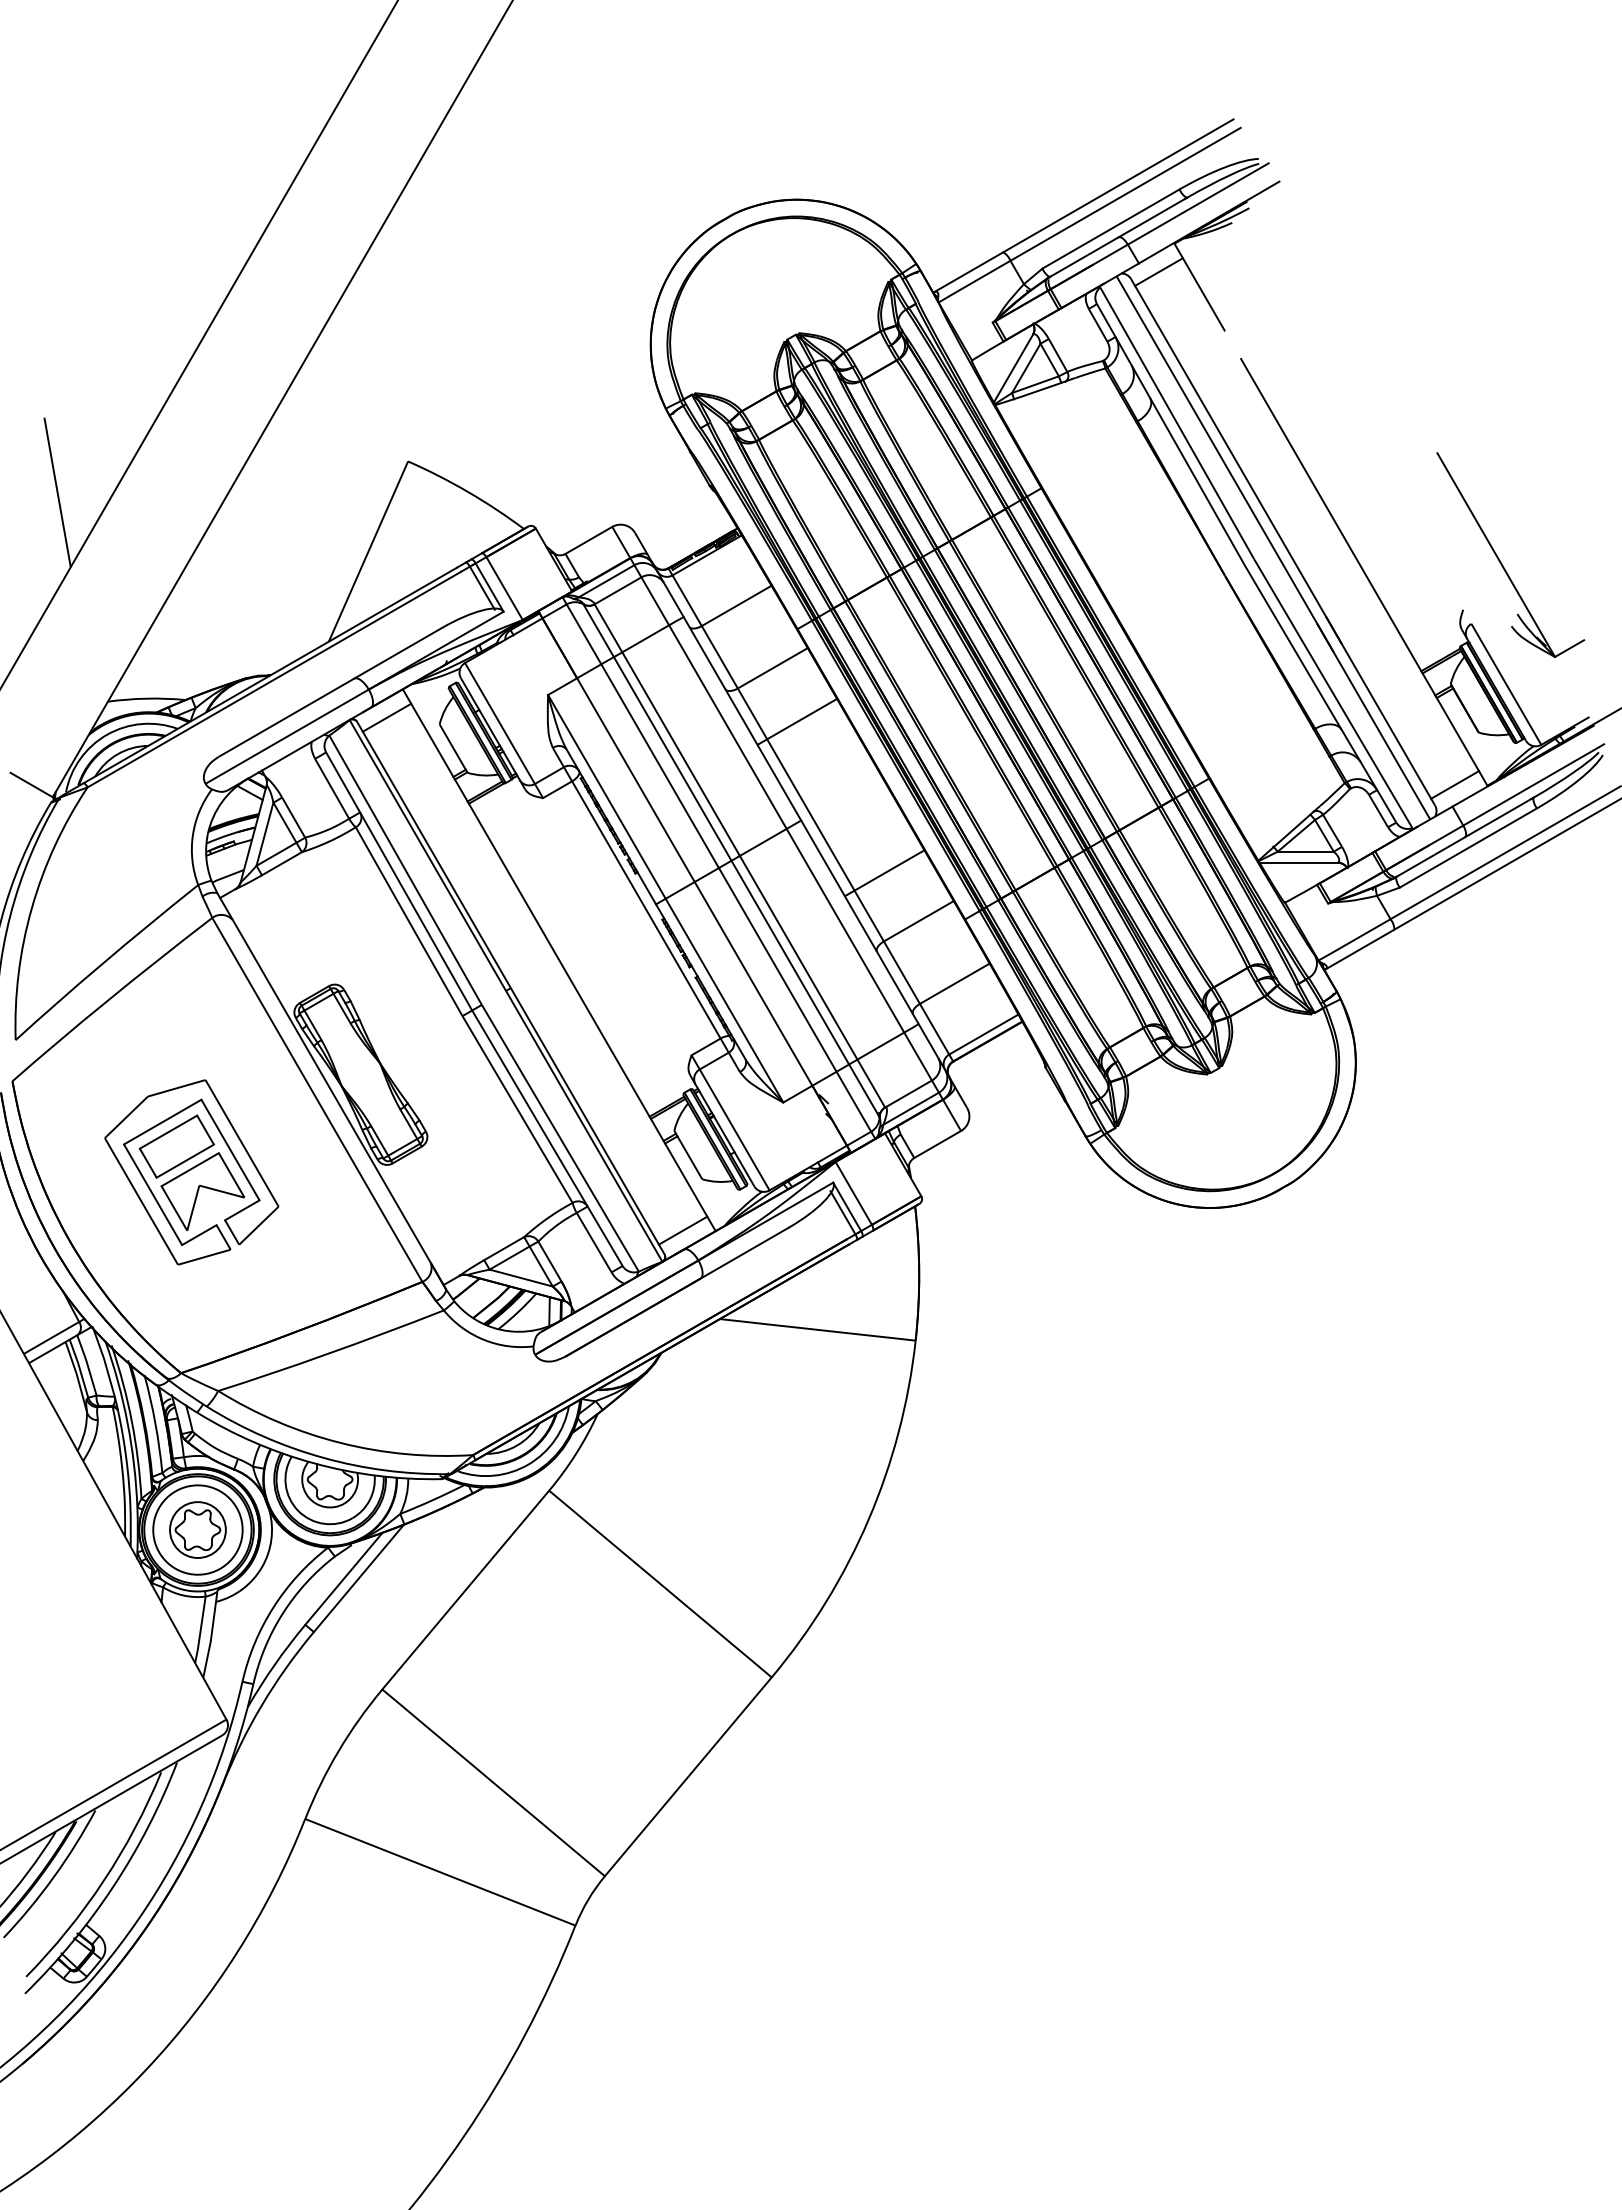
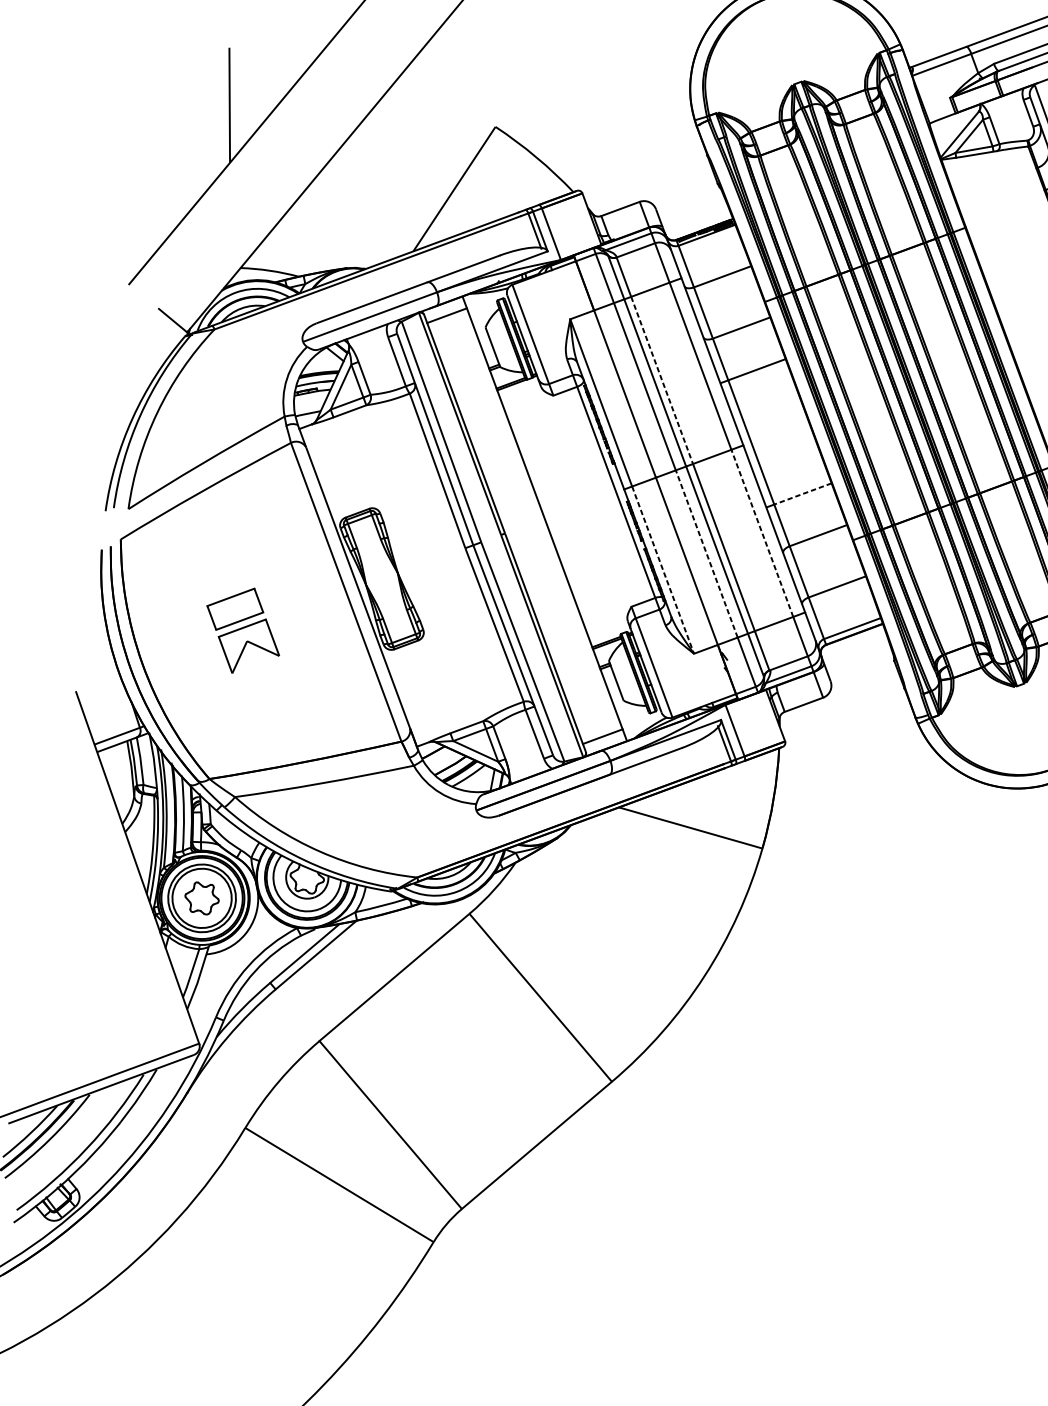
line: (681, 754) -> (662, 380), solid -> dashed
line: (889, 870) -> (802, 493), solid -> dashed
line: (845, 930) -> (762, 533), solid -> dashed
line: (777, 969) -> (706, 553), solid -> dashed
line: (724, 1000) -> (663, 570), solid -> dashed
part: (155, 1196) -> (212, 643), removed
circle: (197, 1529) -> (201, 897), size x1.4

